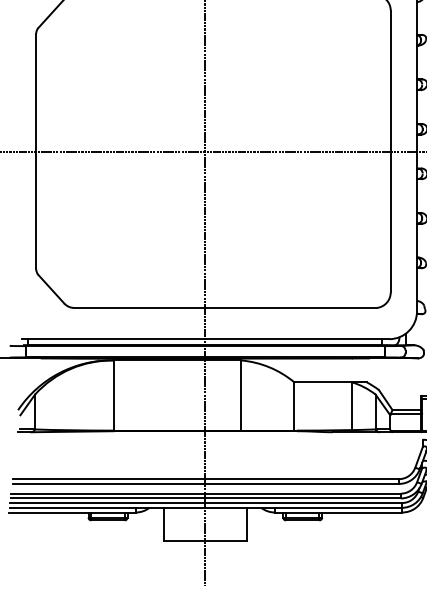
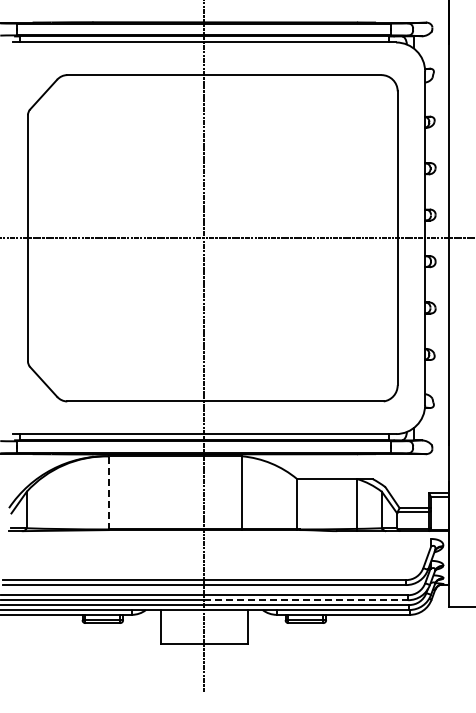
line: (113, 396) -> (108, 493), solid -> dashed
line: (303, 498) -> (306, 600), solid -> dashed

